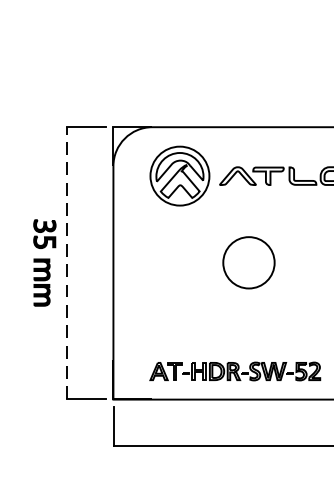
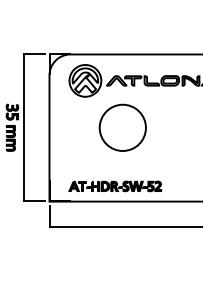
line: (67, 262) -> (24, 127), dashed -> solid
part: (248, 262) -> (122, 127), size x1.67

